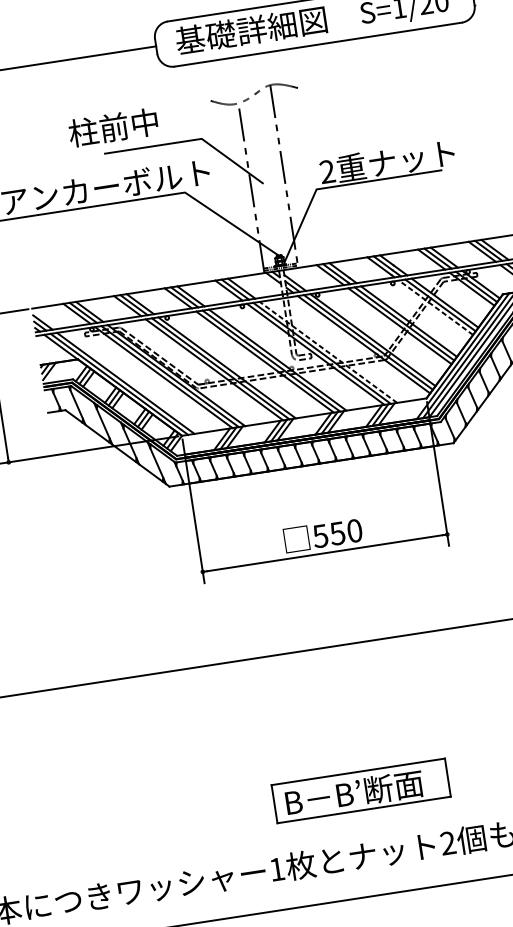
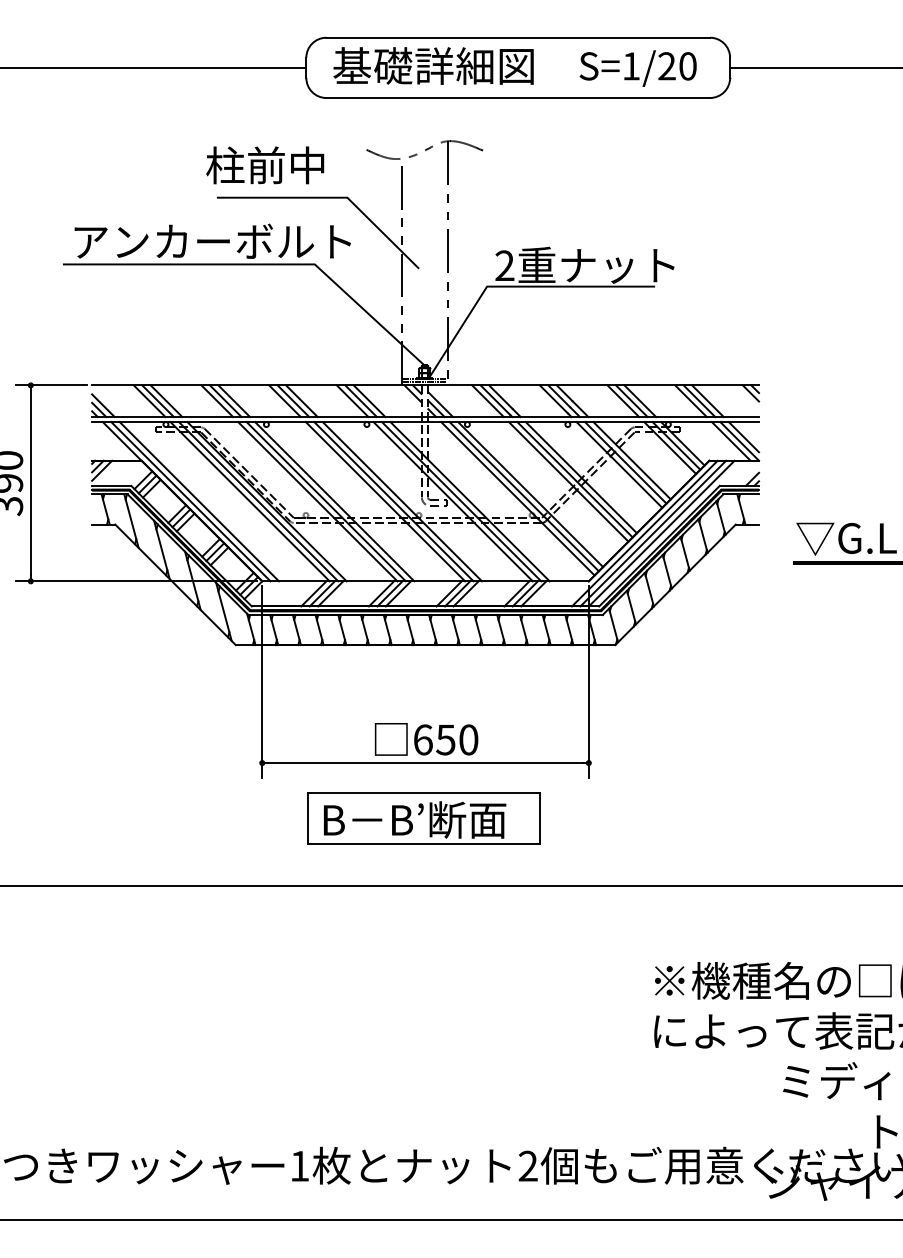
text: (113, 127) -> (265, 165), moved
line: (436, 307) -> (619, 464), dashed -> solid
line: (328, 352) -> (470, 501), dashed -> solid
text: (320, 535) -> (422, 739), 550 -> 650
part: (360, 790) -> (423, 818), moved

